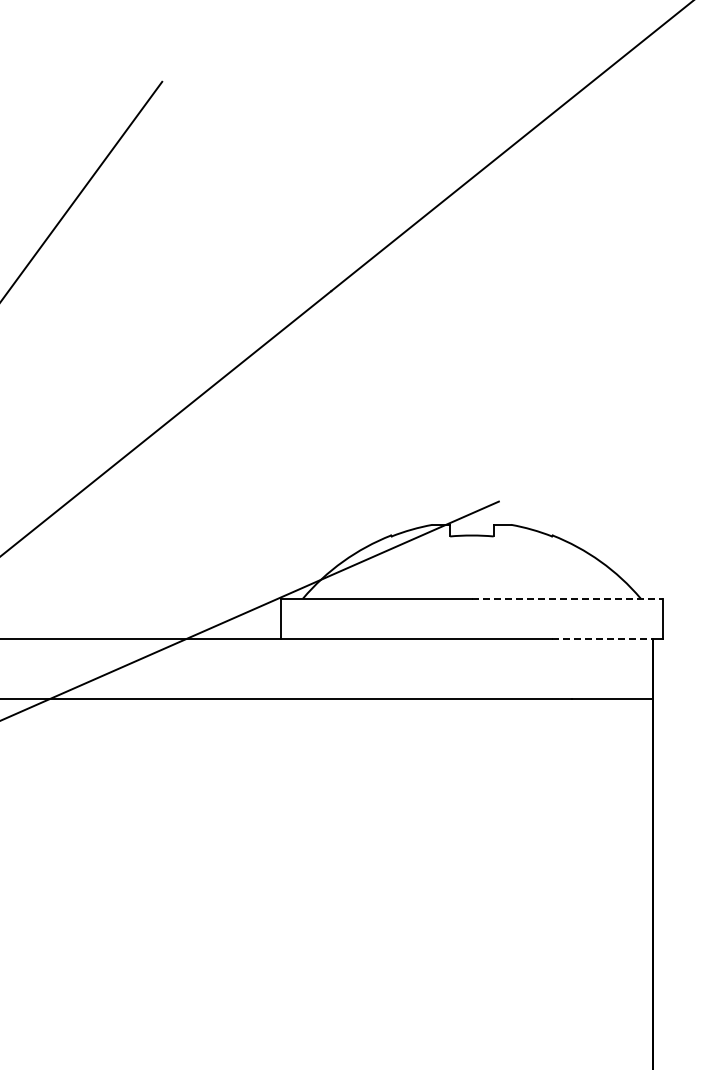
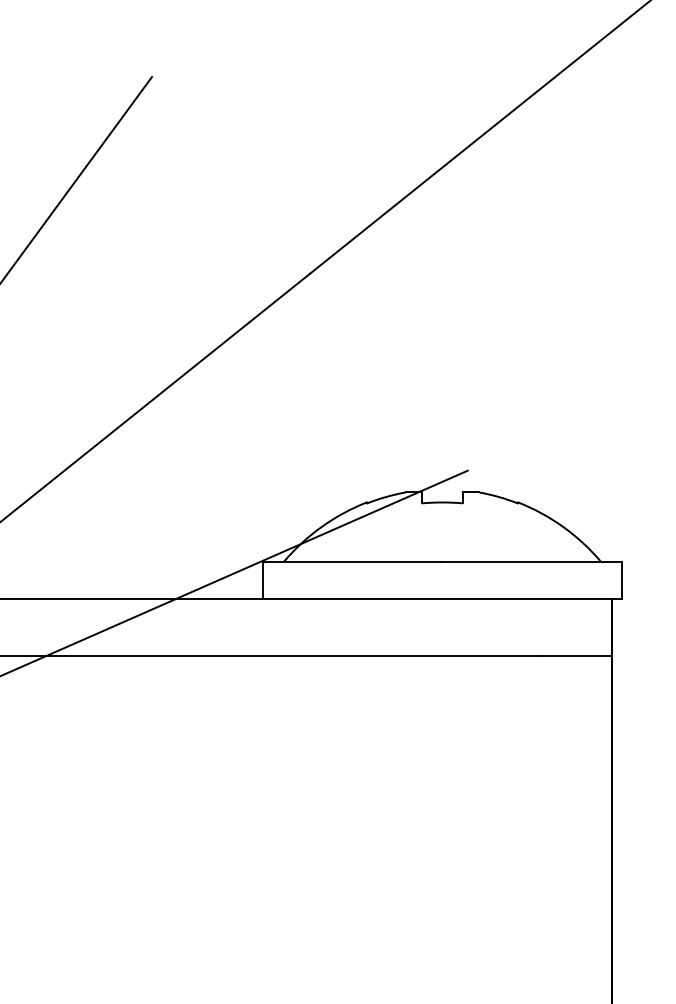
line: (567, 598) -> (532, 561), dashed -> solid
line: (603, 638) -> (565, 599), dashed -> solid

